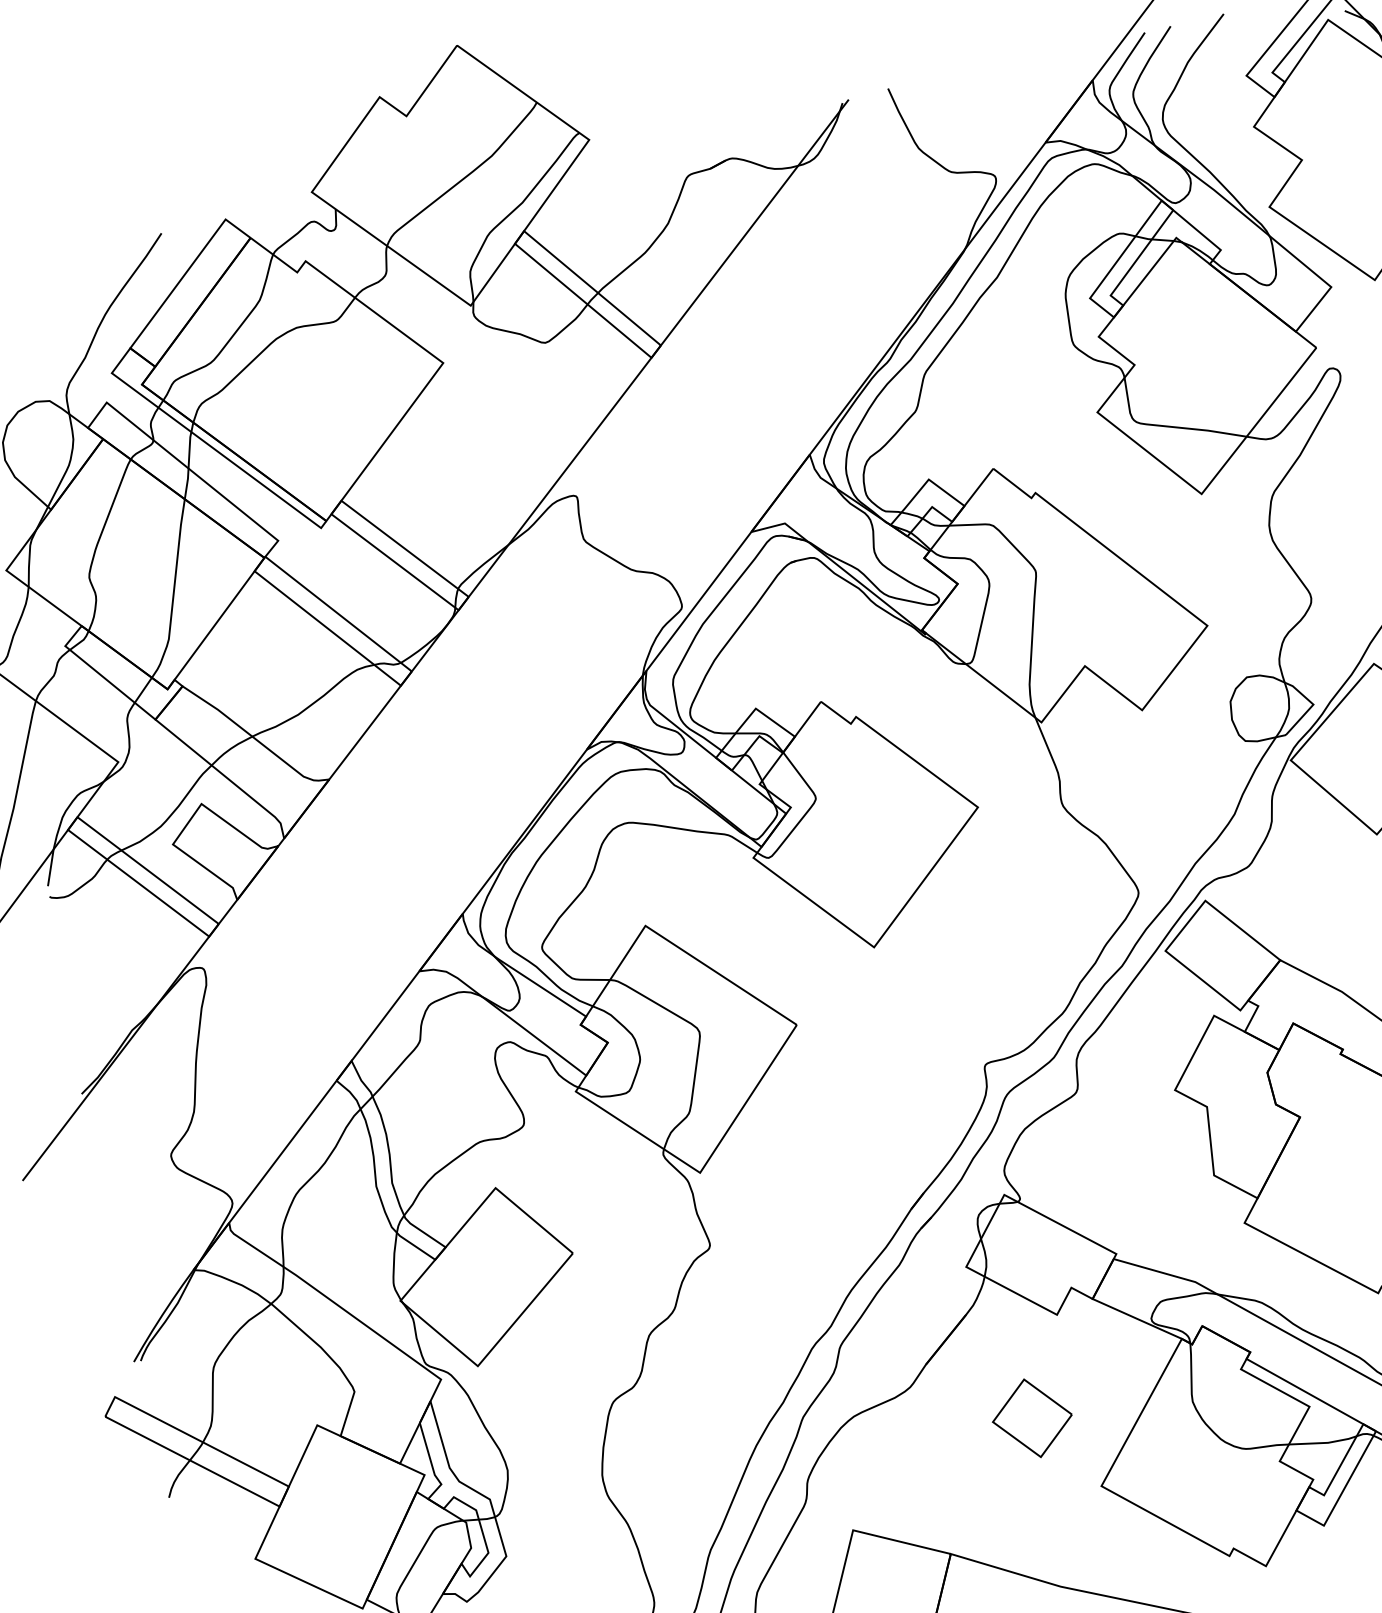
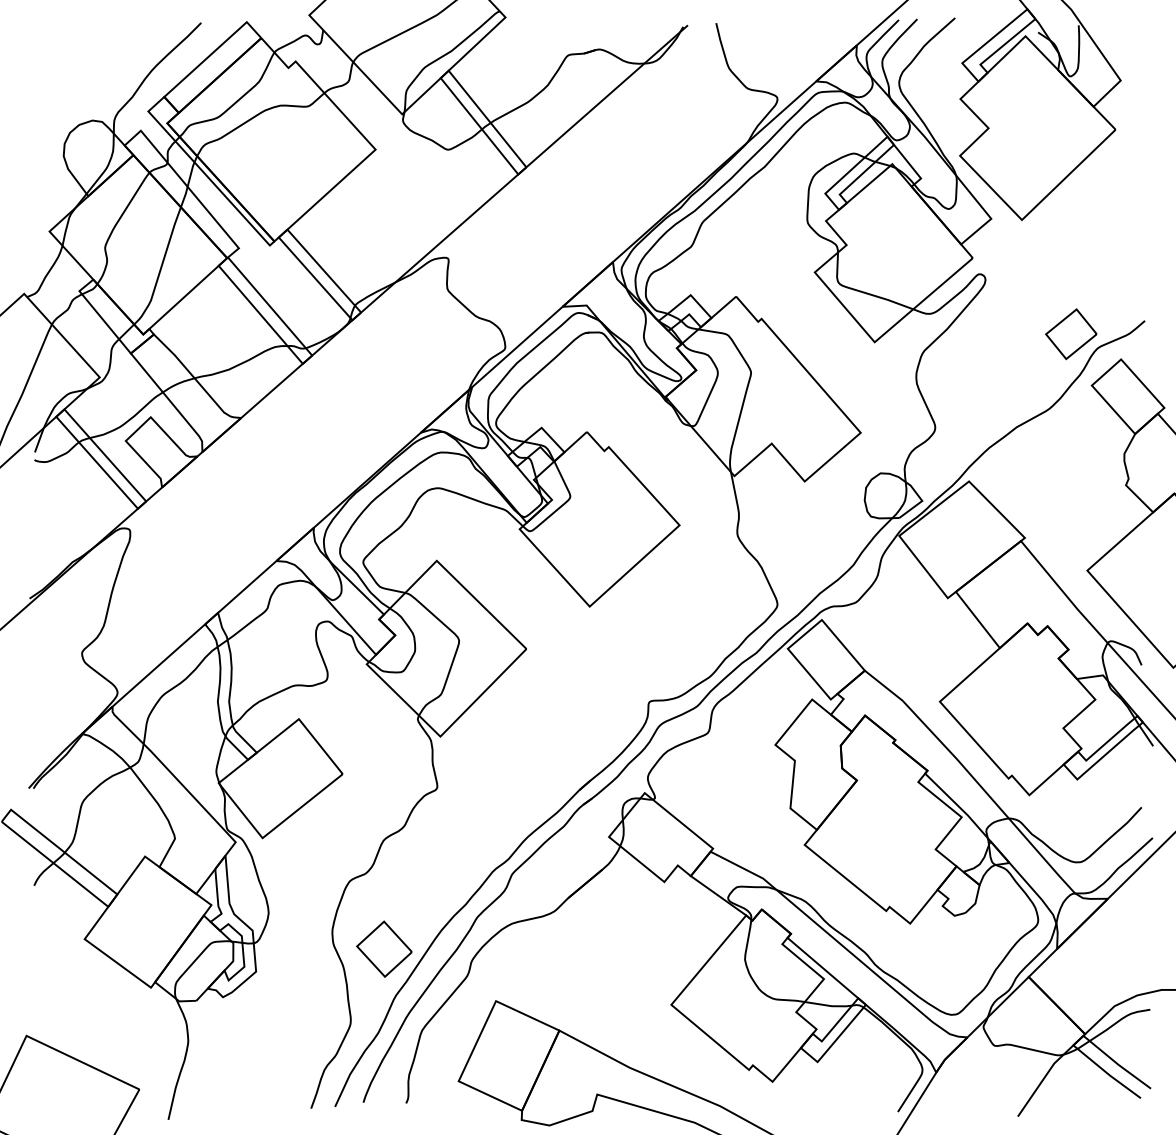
part: (1032, 1417) -> (384, 948), moved

